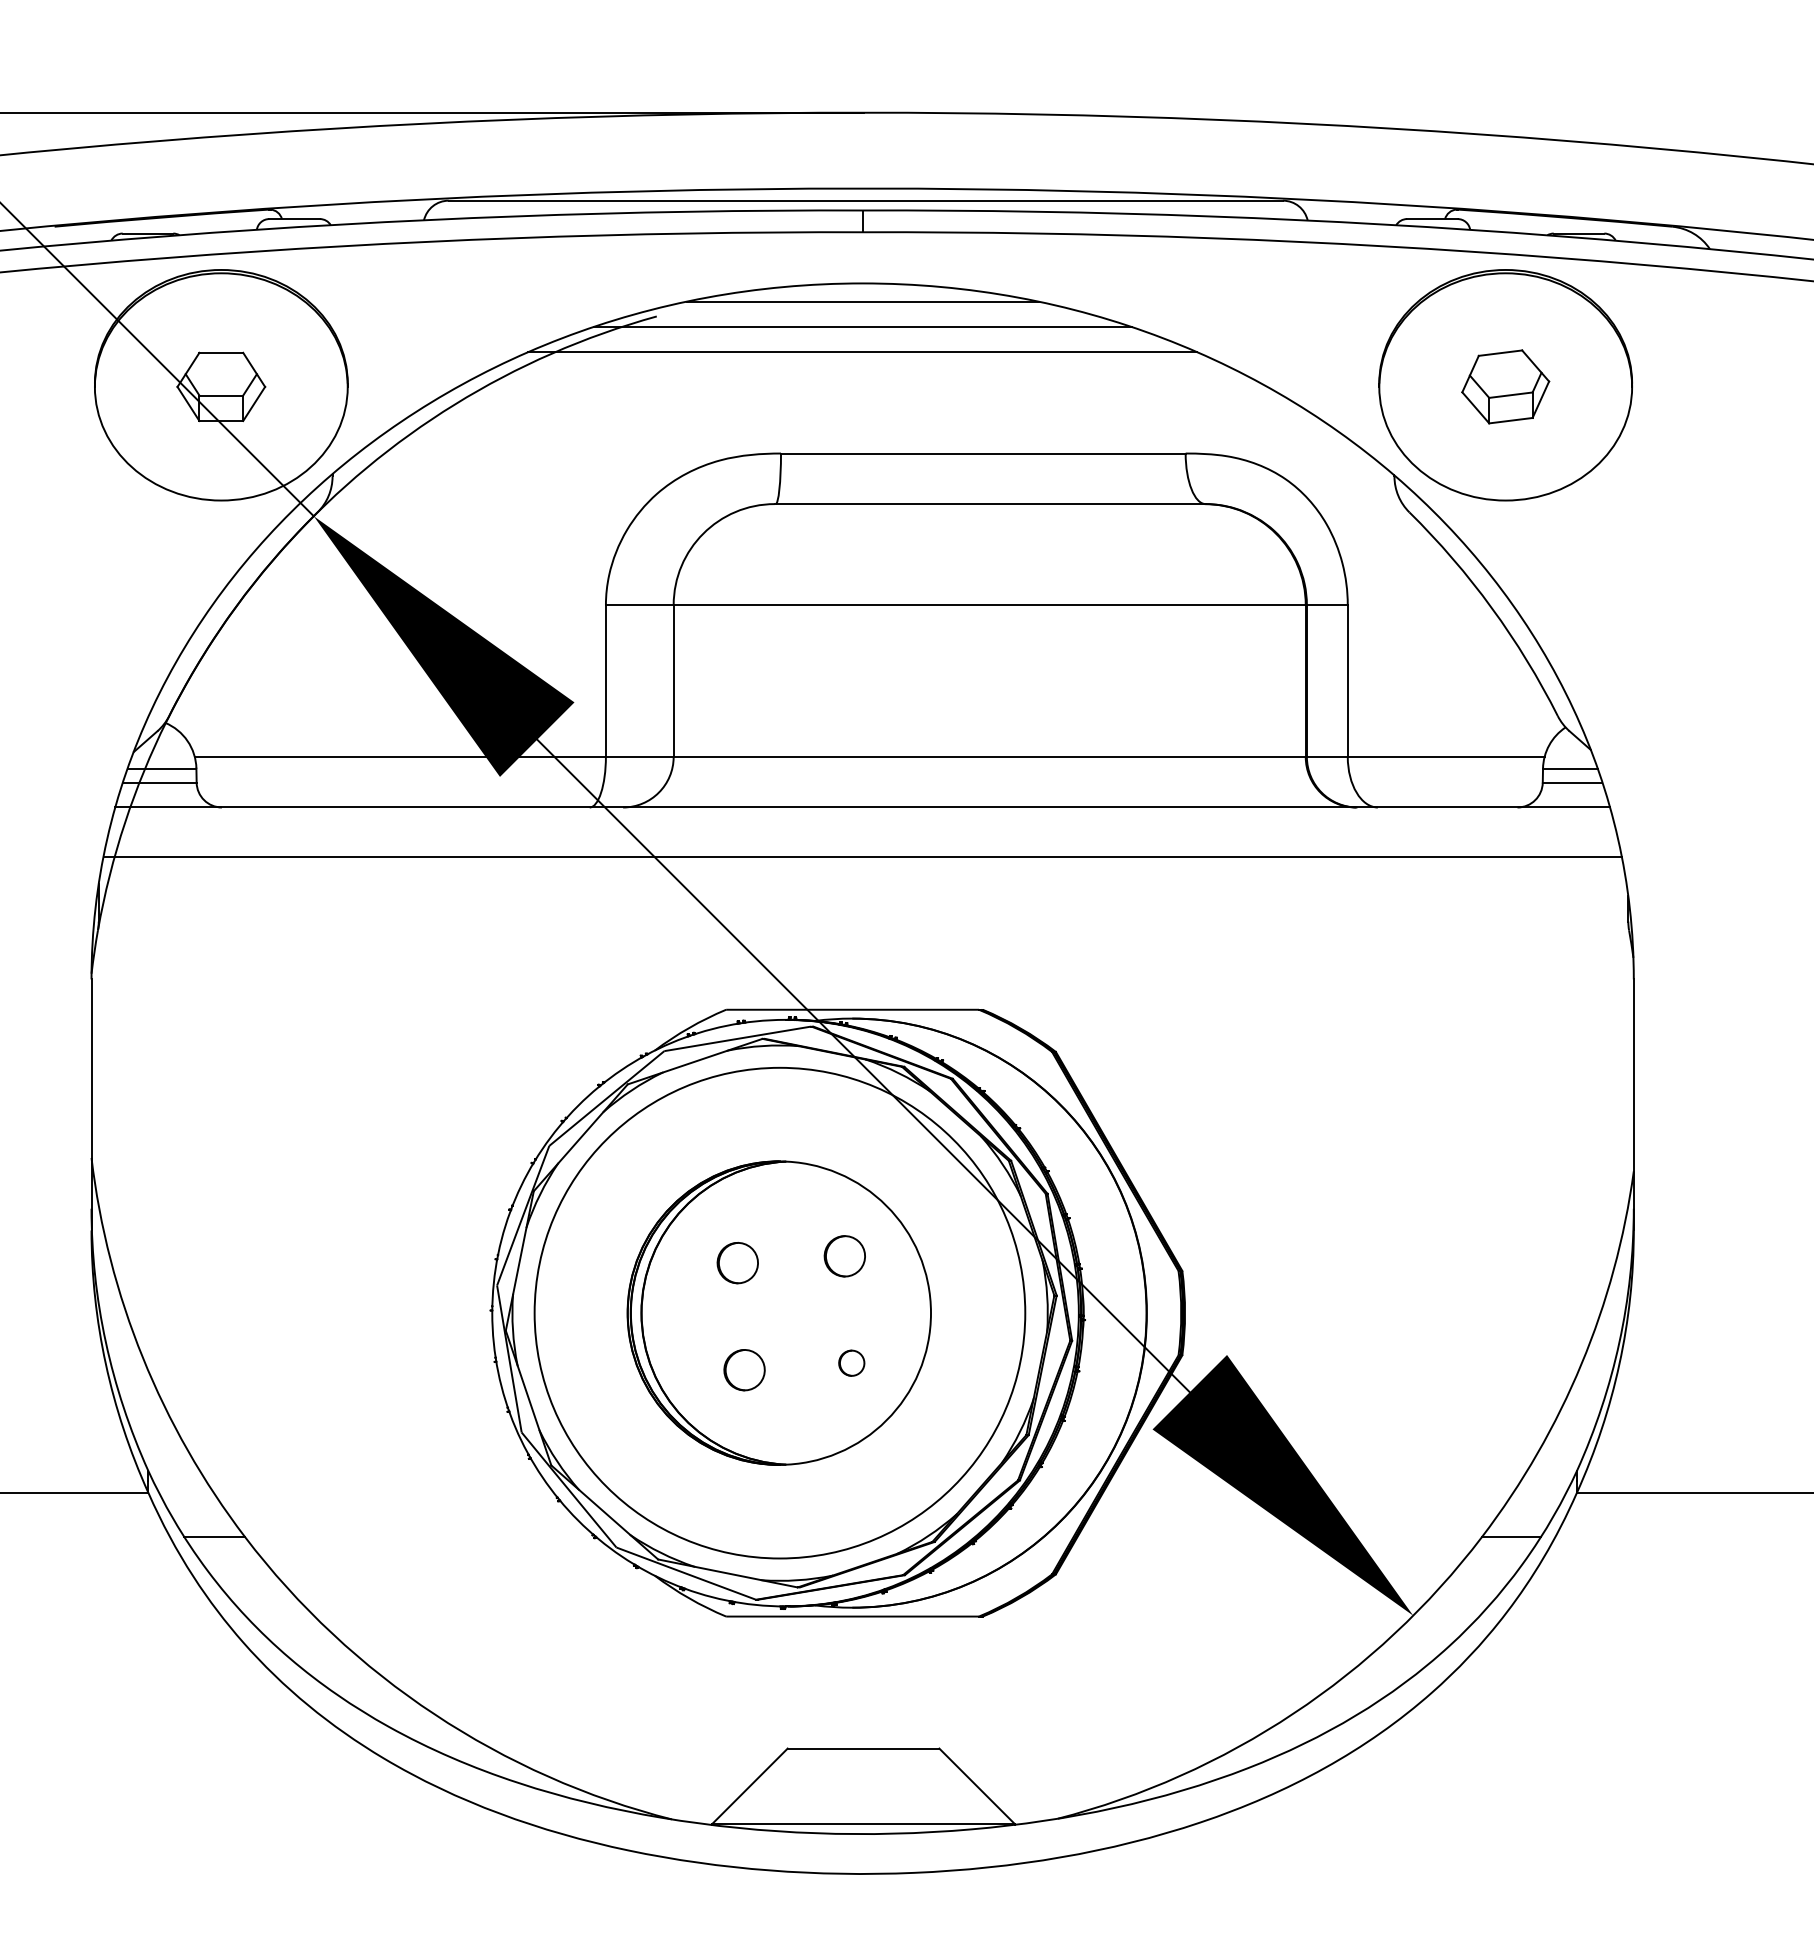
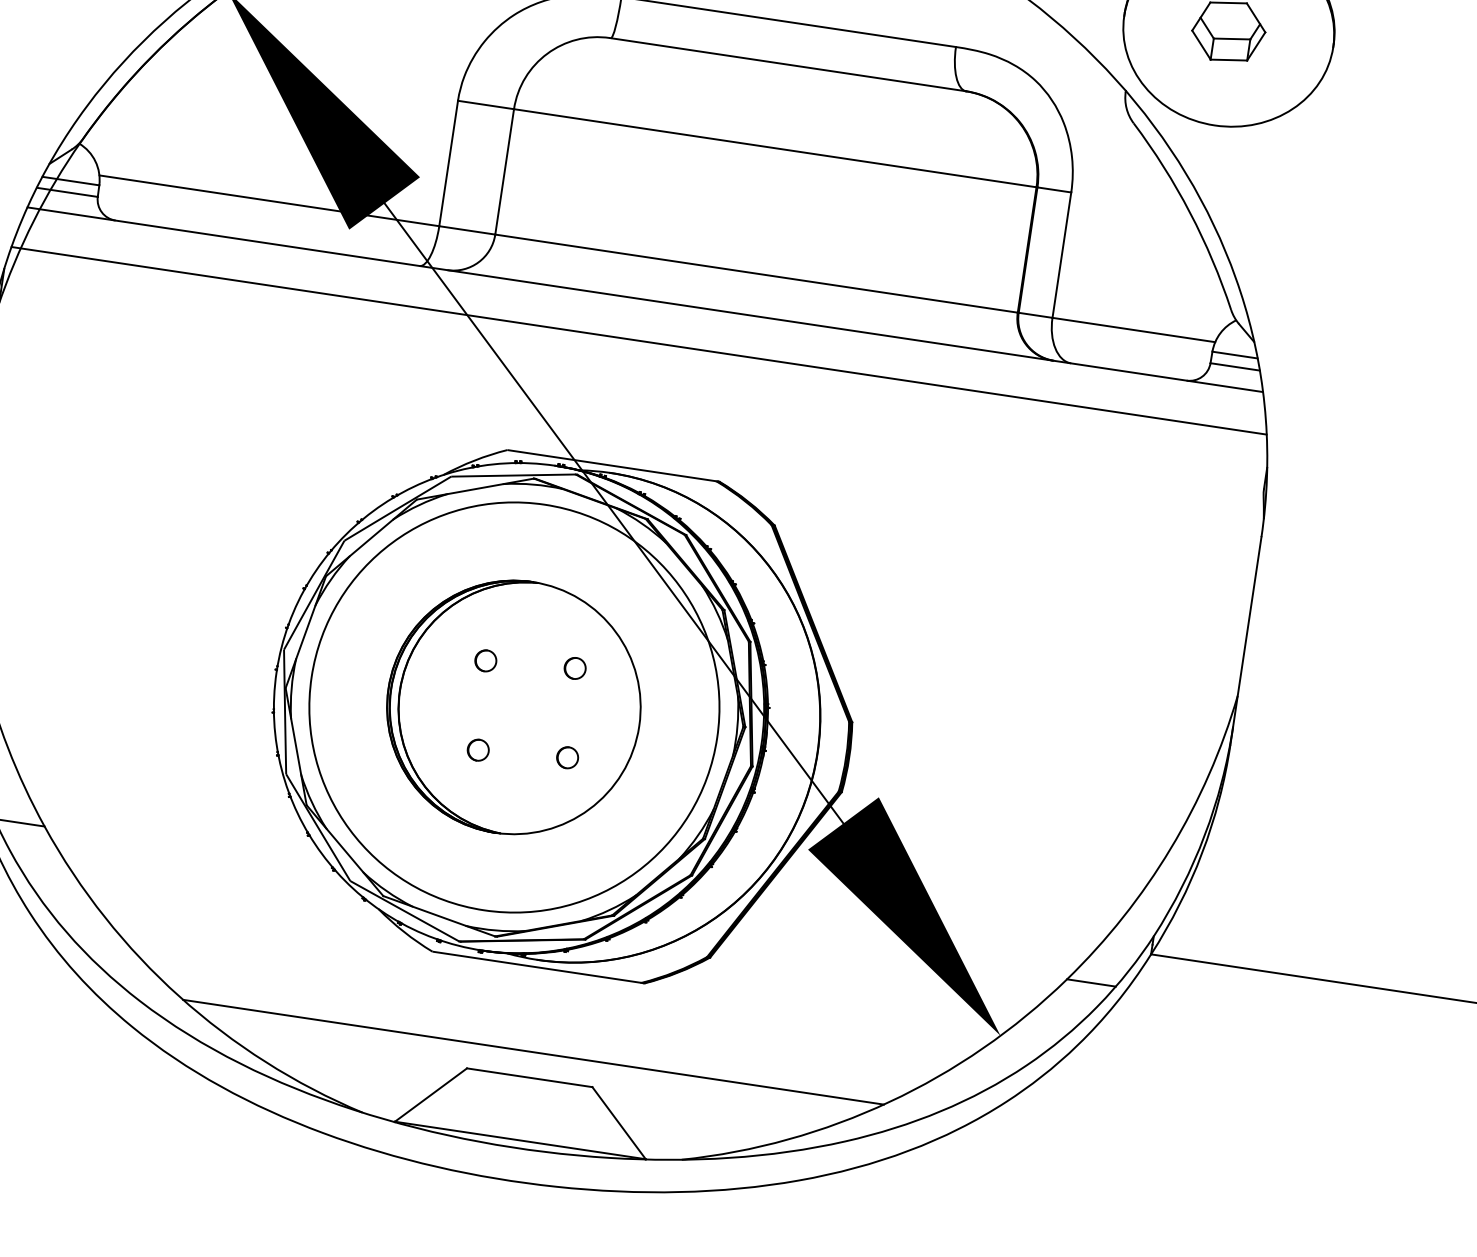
part: (844, 1255) -> (574, 667), size x0.62
part: (737, 1262) -> (485, 660), size x0.62
part: (744, 1369) -> (478, 749), size x0.62
line: (863, 1717) -> (533, 1052), added

